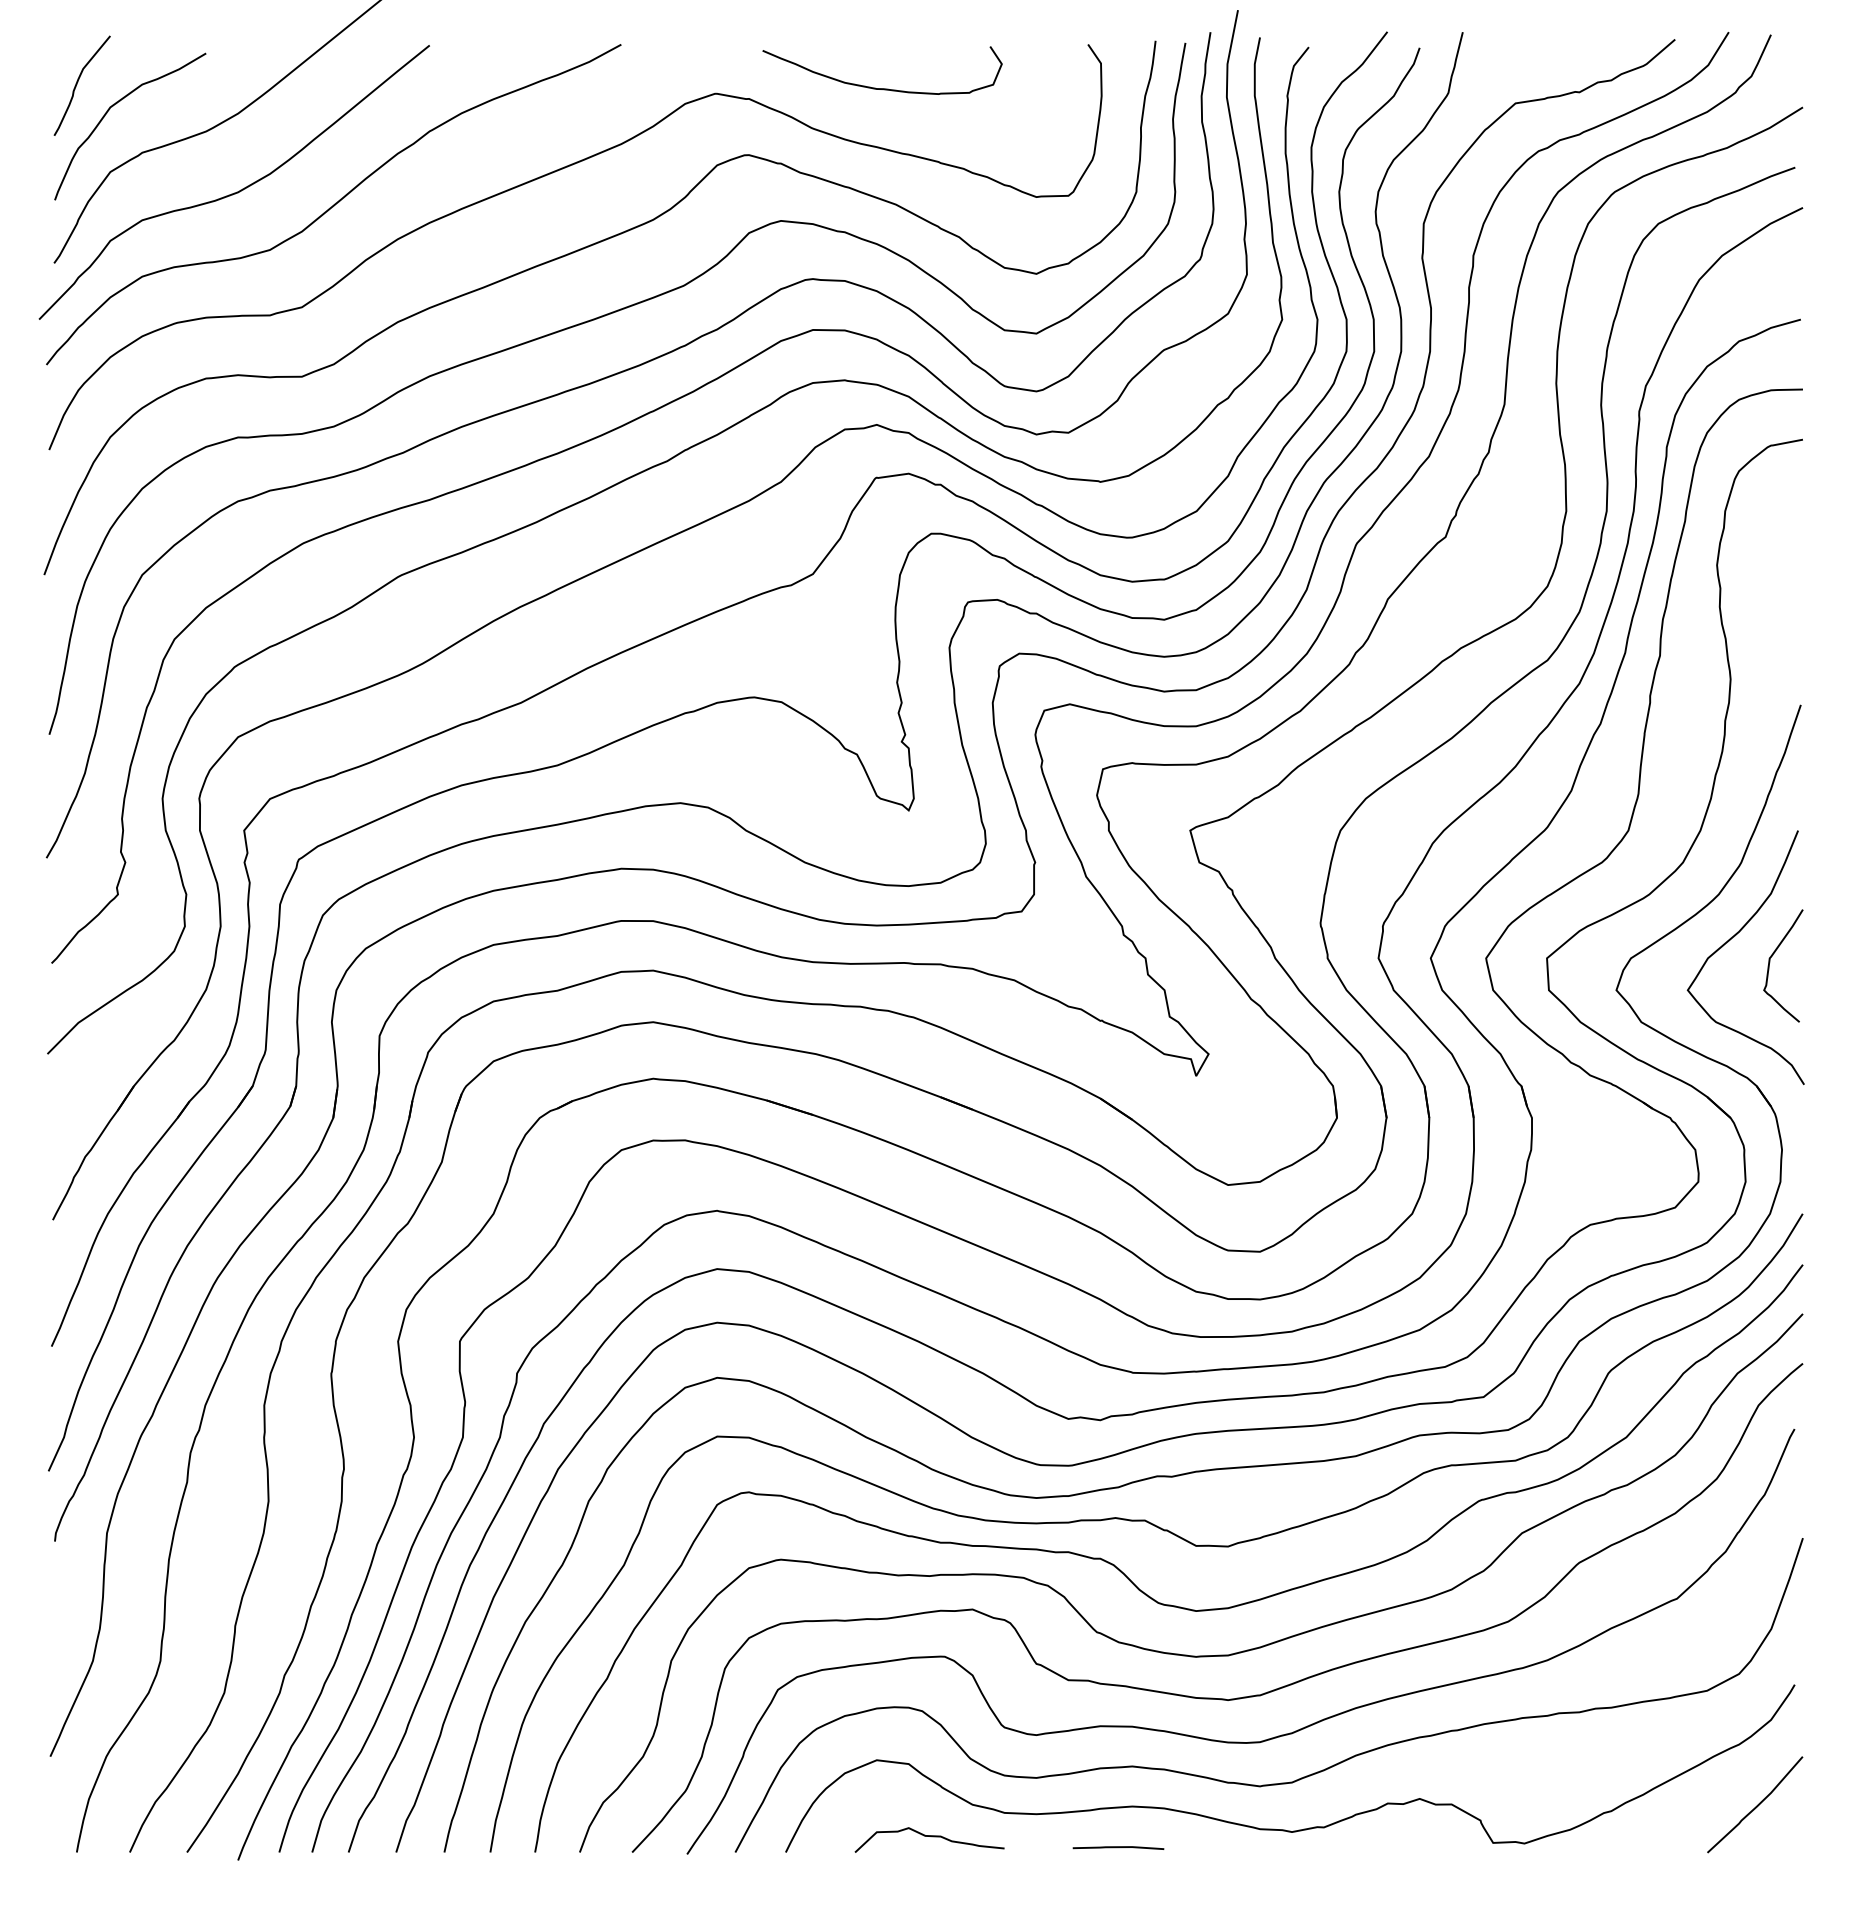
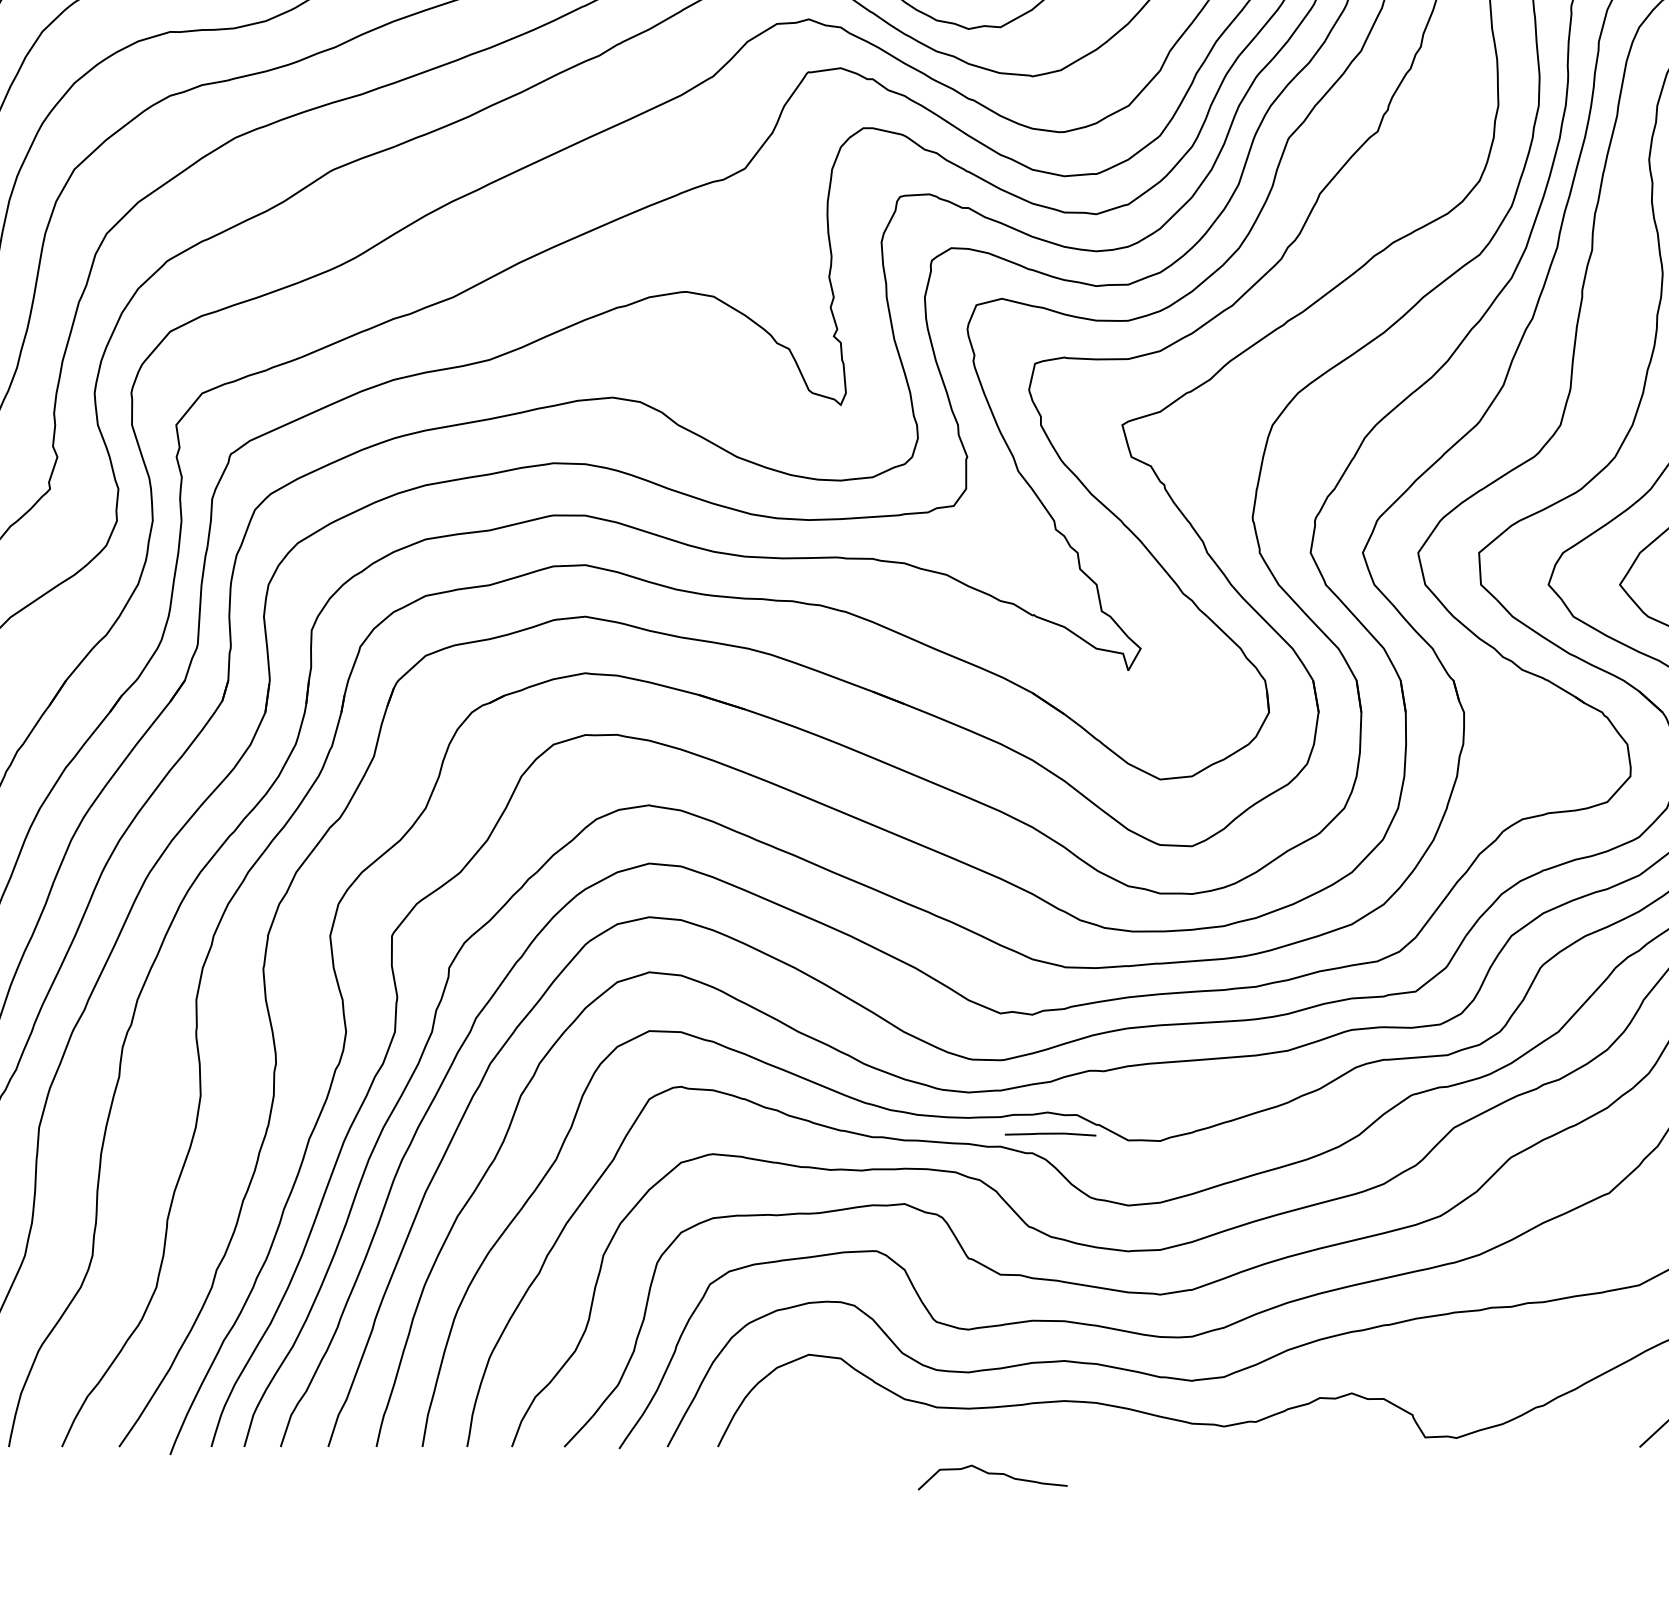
curve: (931, 1837) -> (994, 1475), moved
line: (1118, 1847) -> (1050, 1134), moved

